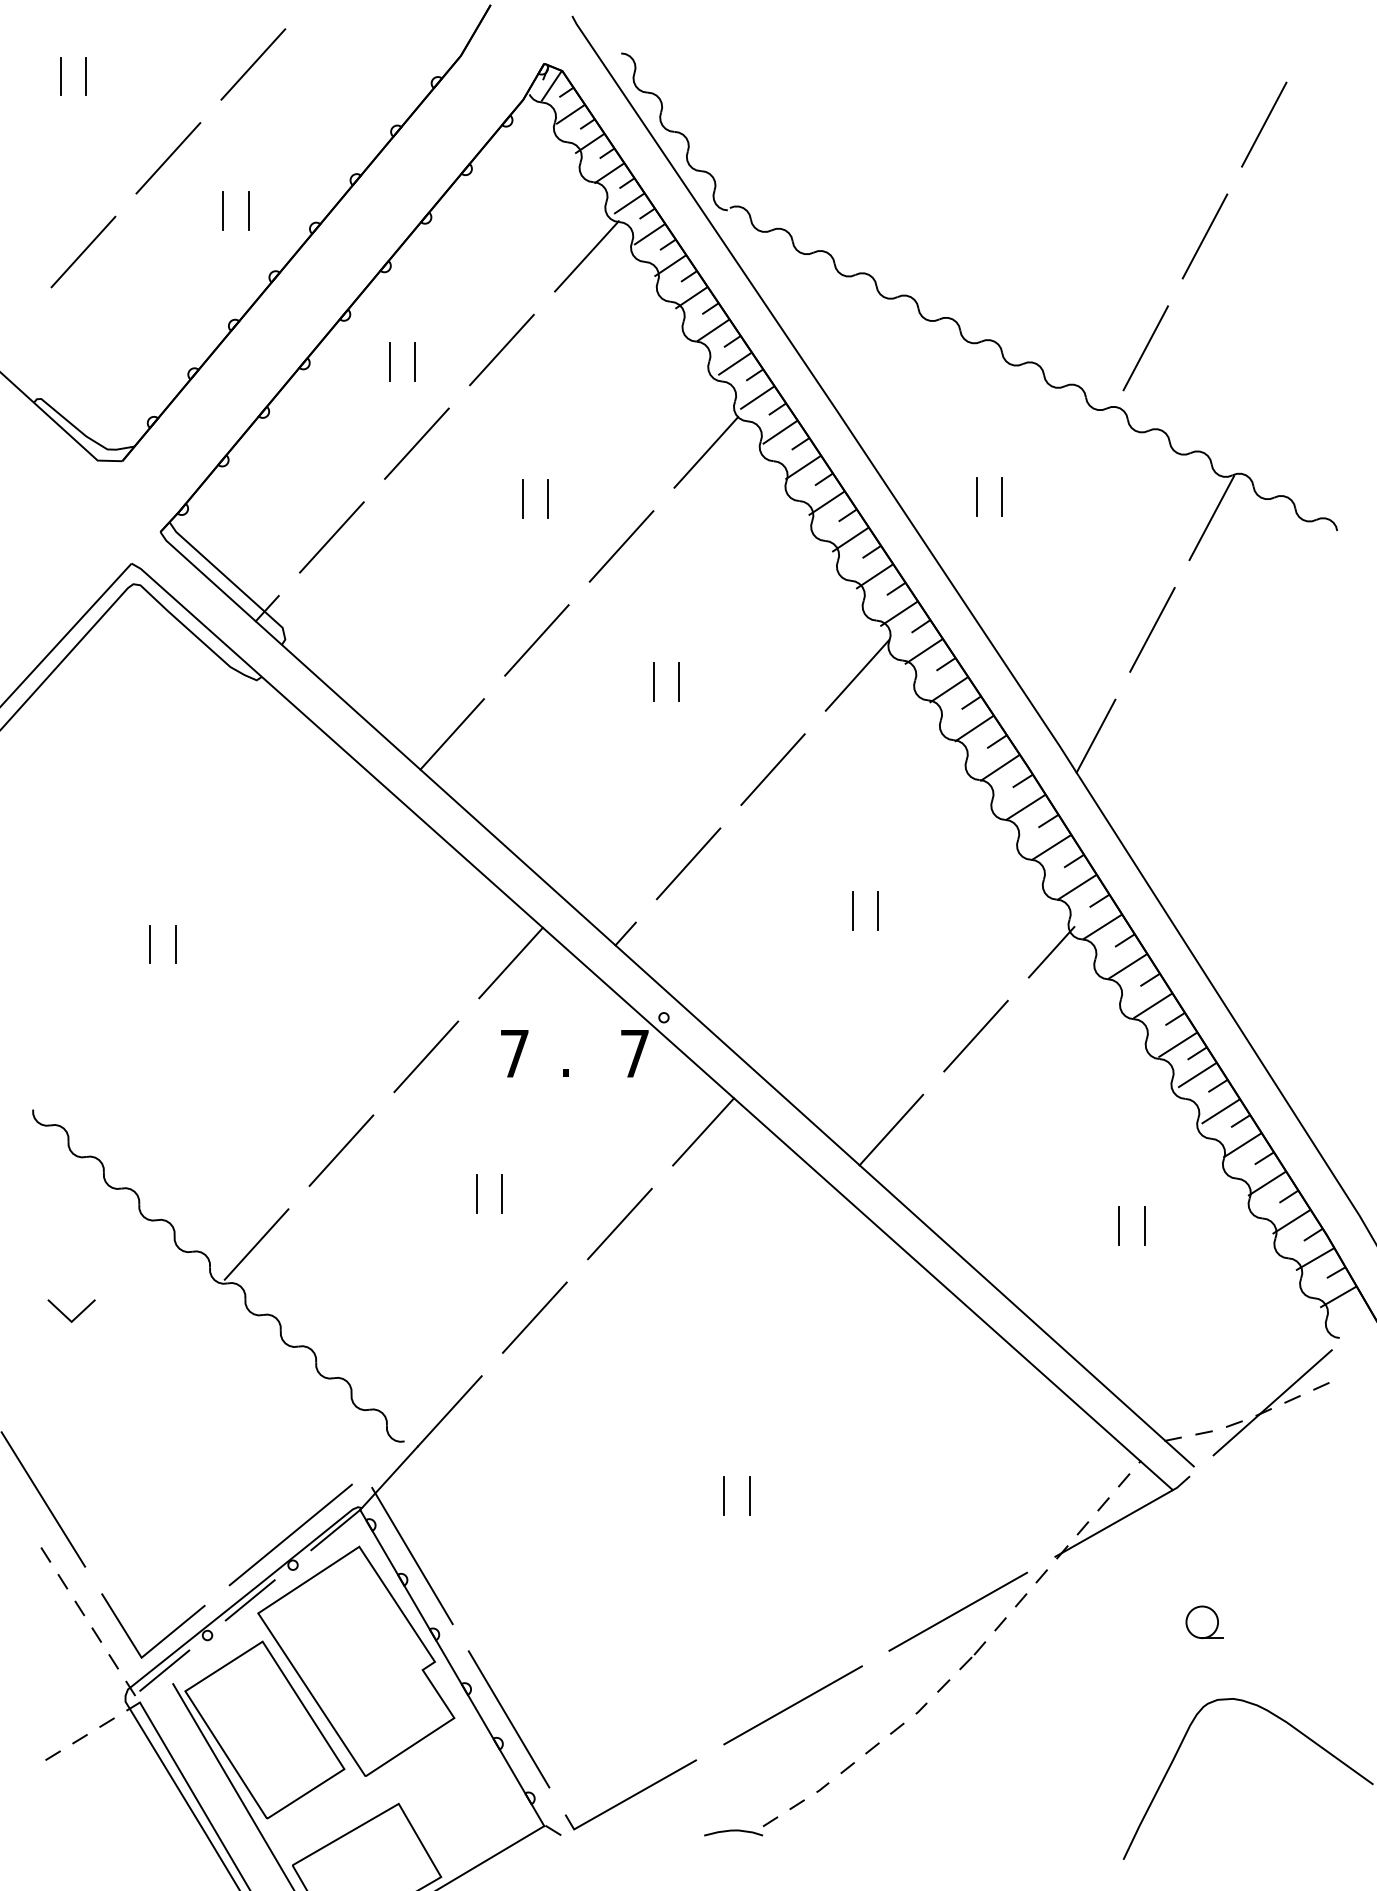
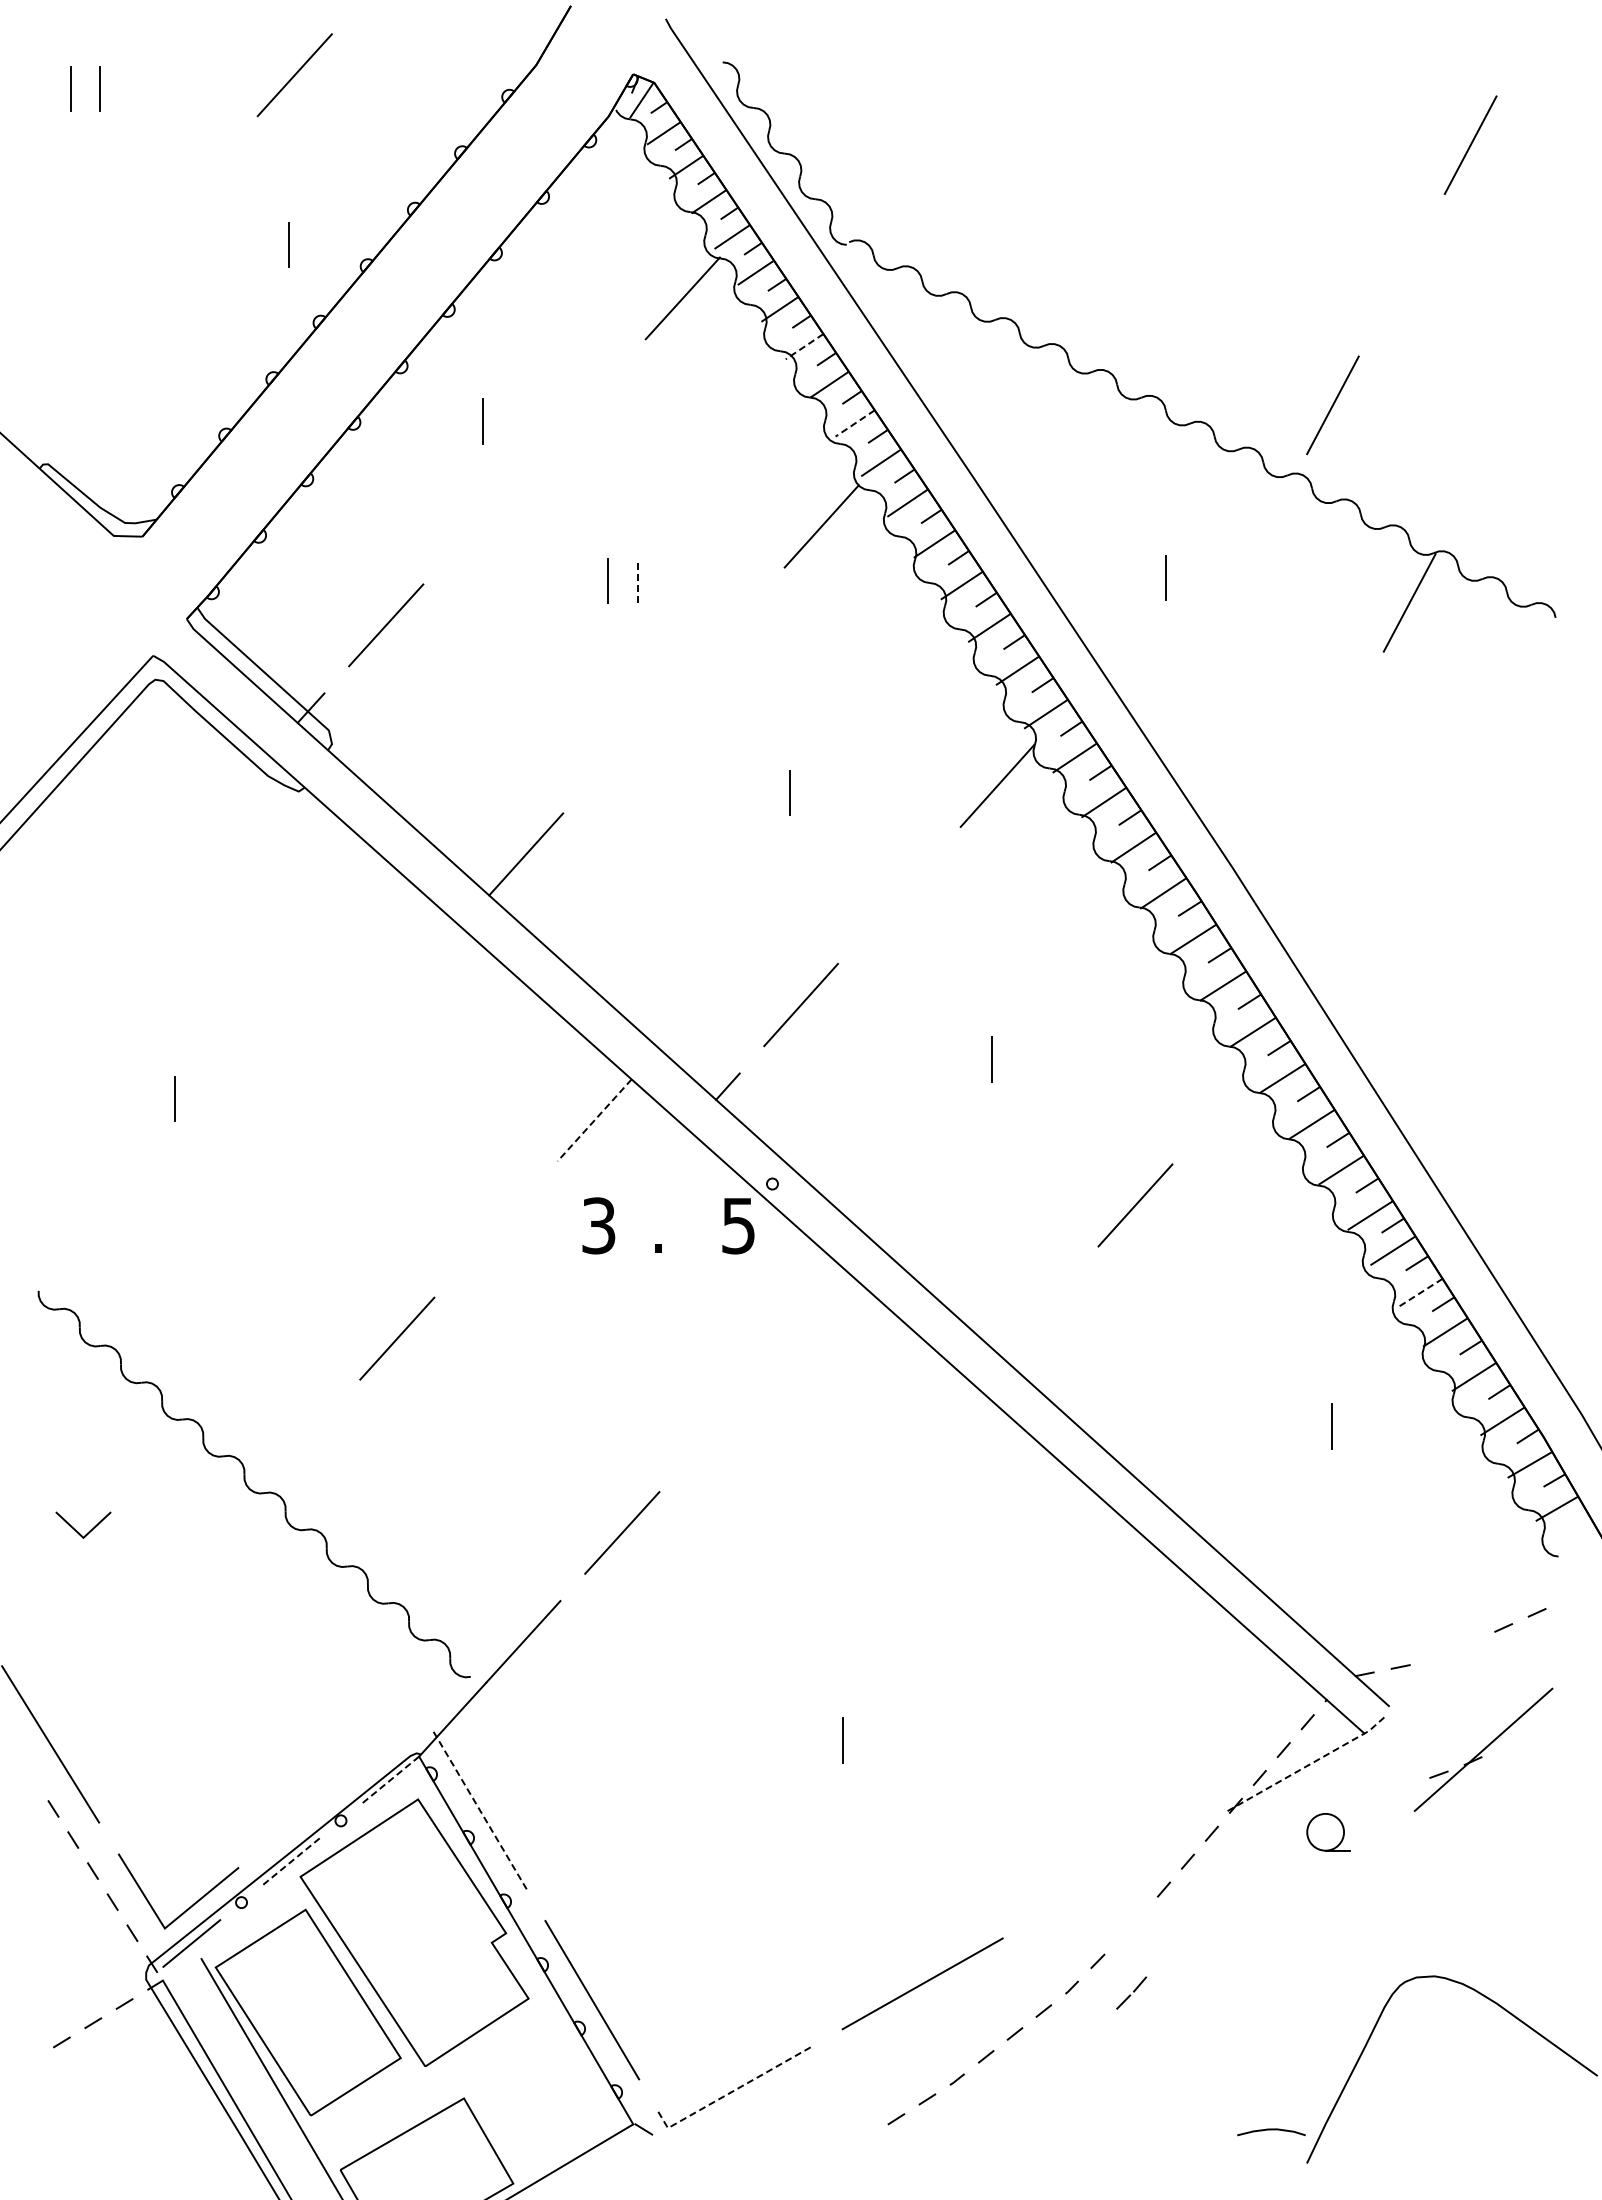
line: (167, 158) -> (195, 184), removed
line: (222, 210) -> (259, 244), removed
line: (1204, 236) -> (1401, 275), removed
line: (83, 252) -> (97, 293), removed
line: (691, 297) -> (804, 346), solid -> dashed
line: (501, 350) -> (583, 407), removed
line: (389, 362) -> (453, 421), removed
line: (735, 363) -> (855, 423), solid -> dashed
line: (417, 443) -> (485, 516), removed
line: (976, 496) -> (1136, 577), removed
line: (547, 498) -> (637, 580), solid -> dashed
line: (621, 546) -> (723, 635), removed
line: (1152, 629) -> (1340, 732), removed
line: (536, 640) -> (624, 745), removed
line: (653, 681) -> (760, 792), removed
line: (1095, 736) -> (1274, 856), removed
line: (773, 769) -> (899, 895), removed
line: (878, 910) -> (1021, 1059), removed
line: (175, 944) -> (204, 1098), removed
line: (1051, 951) -> (1223, 1107), removed
line: (510, 963) -> (594, 1120), solid -> dashed
text: (514, 1053) -> (598, 1225), 7 -> 3
text: (634, 1054) -> (738, 1226), 7 -> 5
line: (425, 1056) -> (495, 1229), removed
line: (1221, 1111) -> (1420, 1293), solid -> dashed
line: (890, 1129) -> (1036, 1314), removed
line: (703, 1131) -> (818, 1316), removed
line: (477, 1193) -> (555, 1388), removed
line: (502, 1193) -> (584, 1388), removed
line: (620, 1223) -> (721, 1423), removed
line: (1119, 1226) -> (1302, 1426), removed
line: (256, 1244) -> (298, 1447), removed
part: (1272, 1402) -> (1483, 1749), moved
line: (749, 1496) -> (871, 1740), removed
line: (1123, 1517) -> (1307, 1765), solid -> dashed
line: (335, 1529) -> (390, 1779), solid -> dashed
line: (290, 1534) -> (338, 1785), removed
line: (412, 1556) -> (479, 1810), solid -> dashed
line: (250, 1600) -> (291, 1861), solid -> dashed
line: (958, 1611) -> (1114, 1874), removed
part: (1204, 1622) -> (1328, 1832), moved
line: (974, 1655) -> (1133, 1992), moved
line: (627, 1799) -> (729, 2093), solid -> dashed
curve: (733, 1831) -> (1271, 2130), moved

